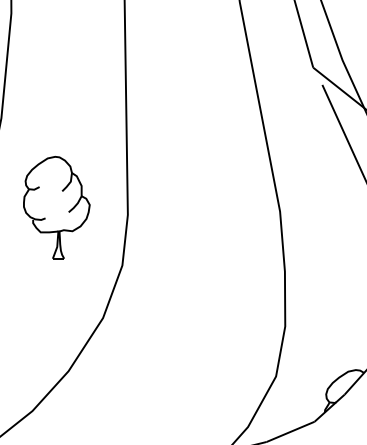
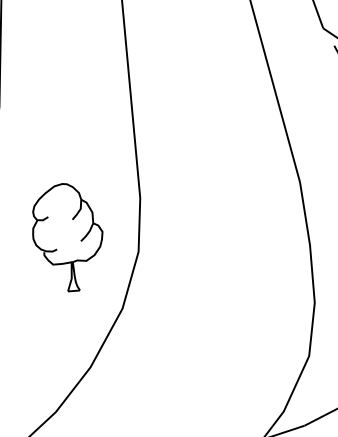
part: (56, 207) -> (67, 237), moved

